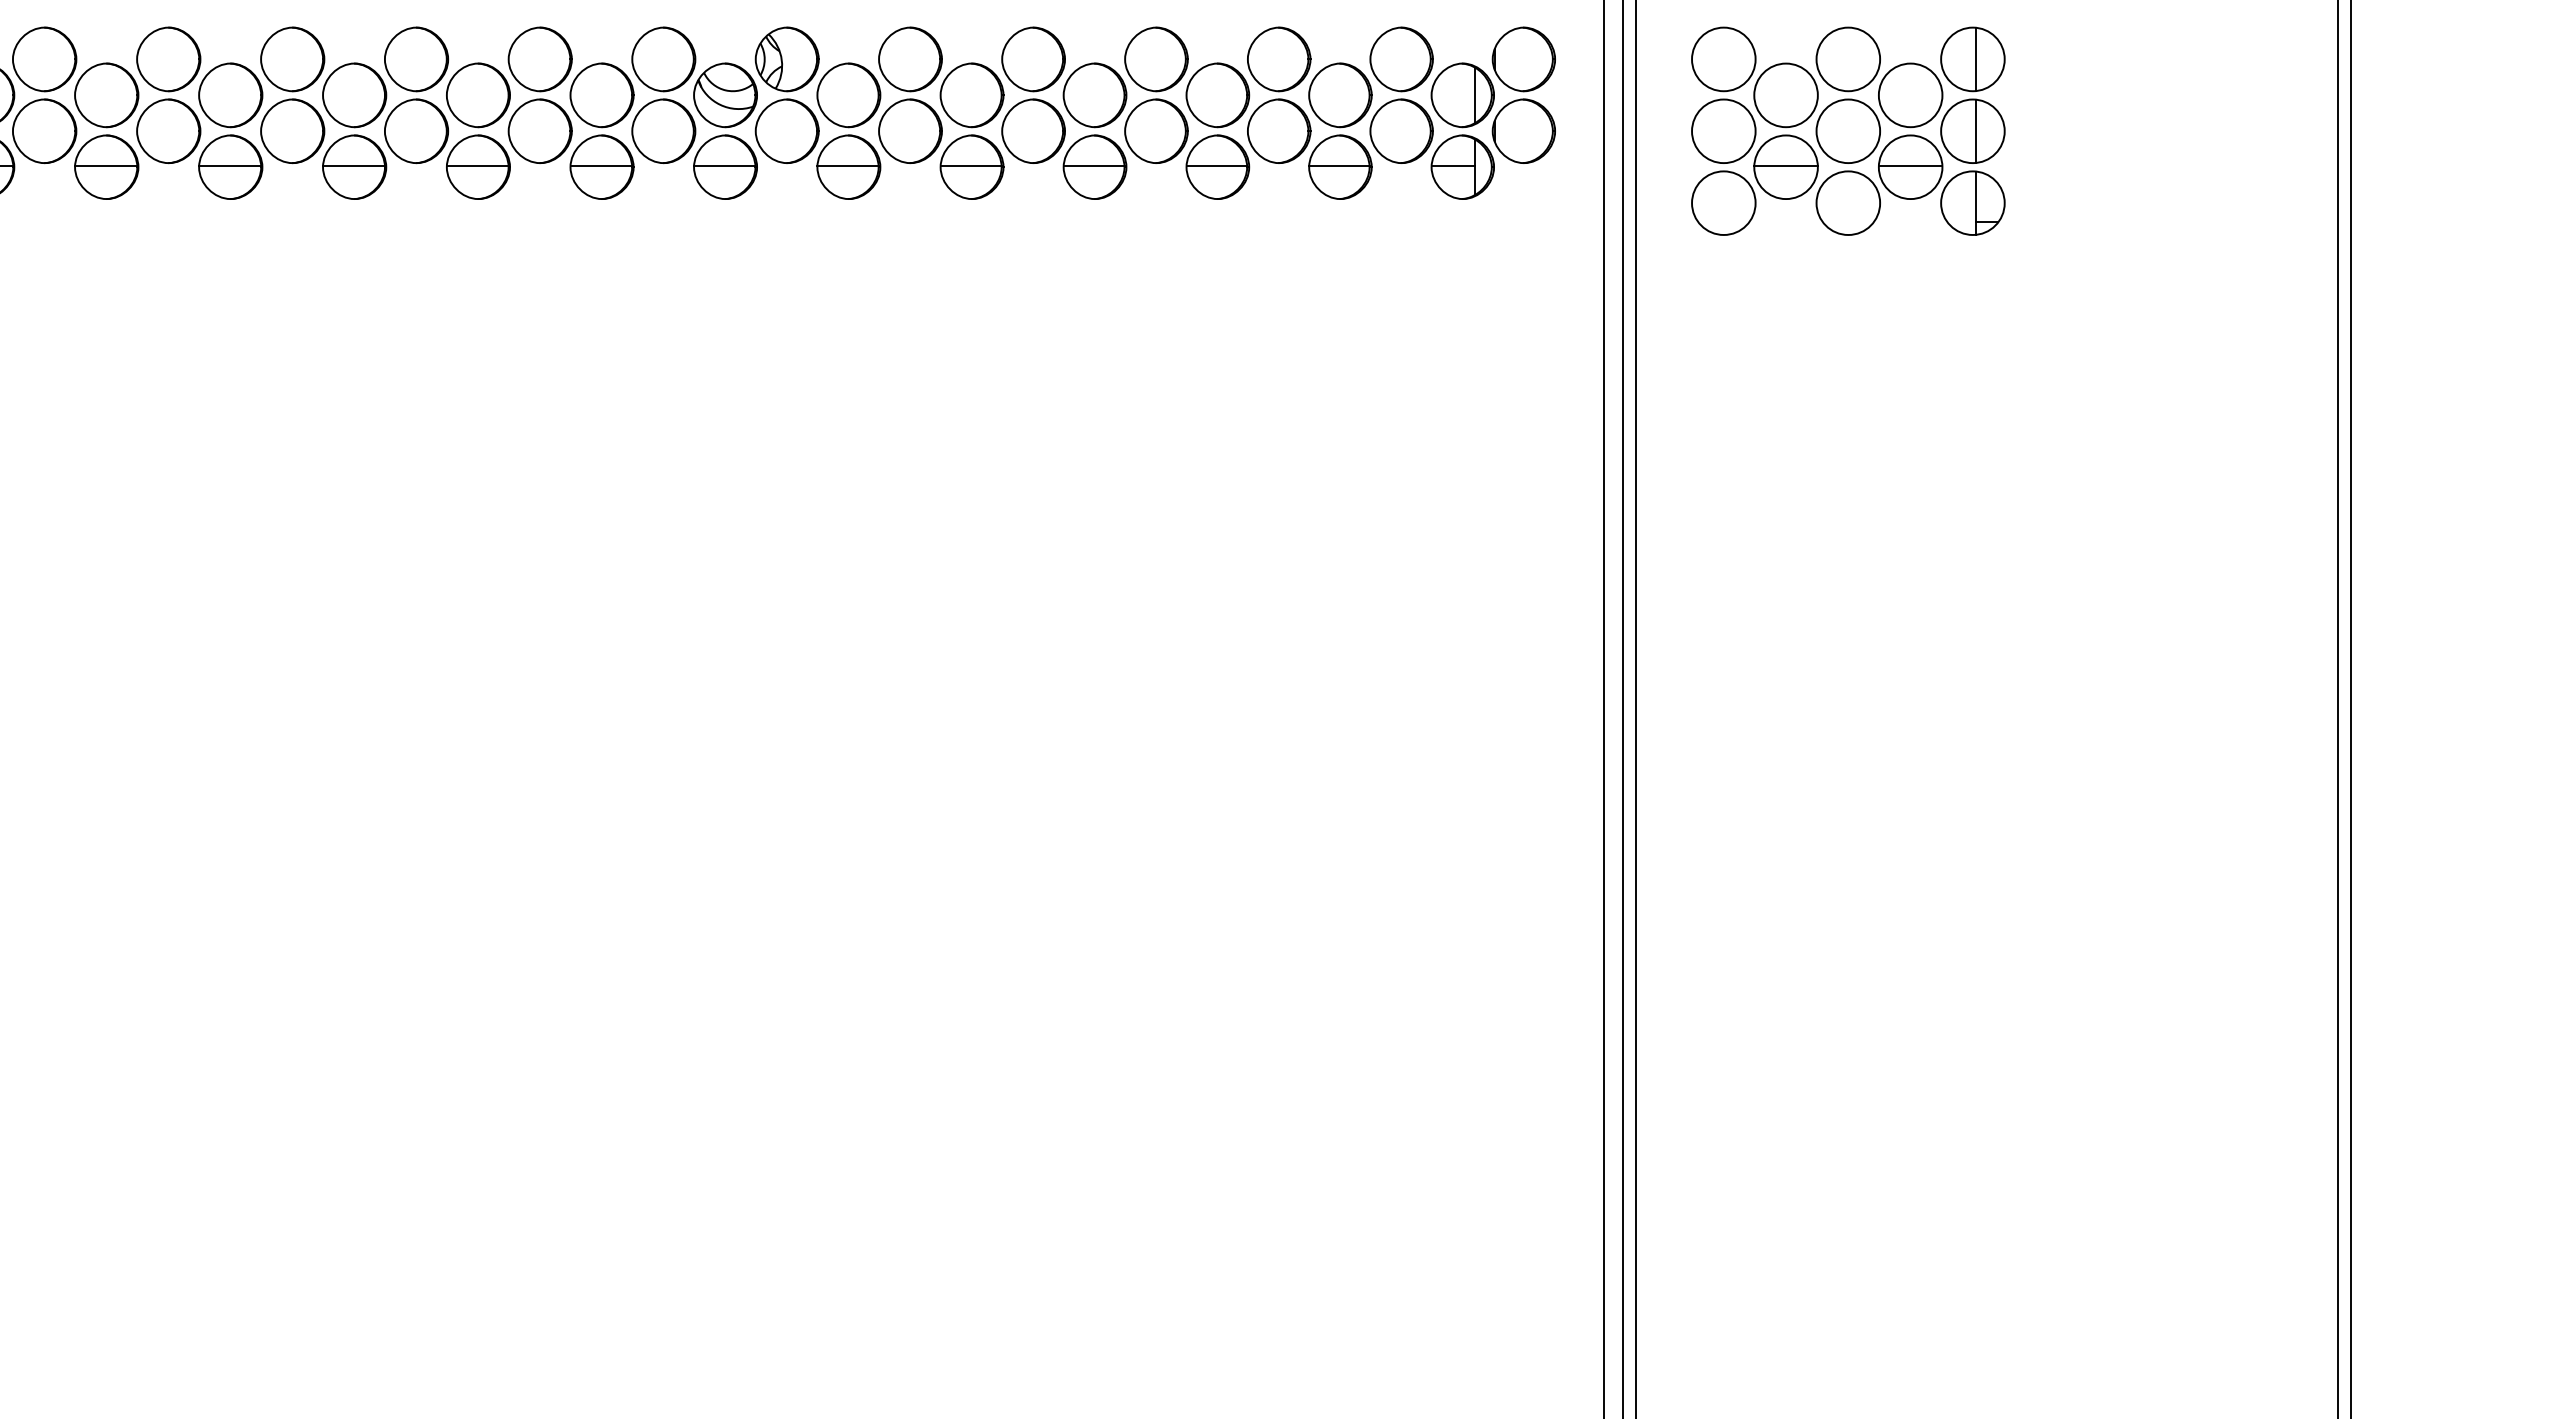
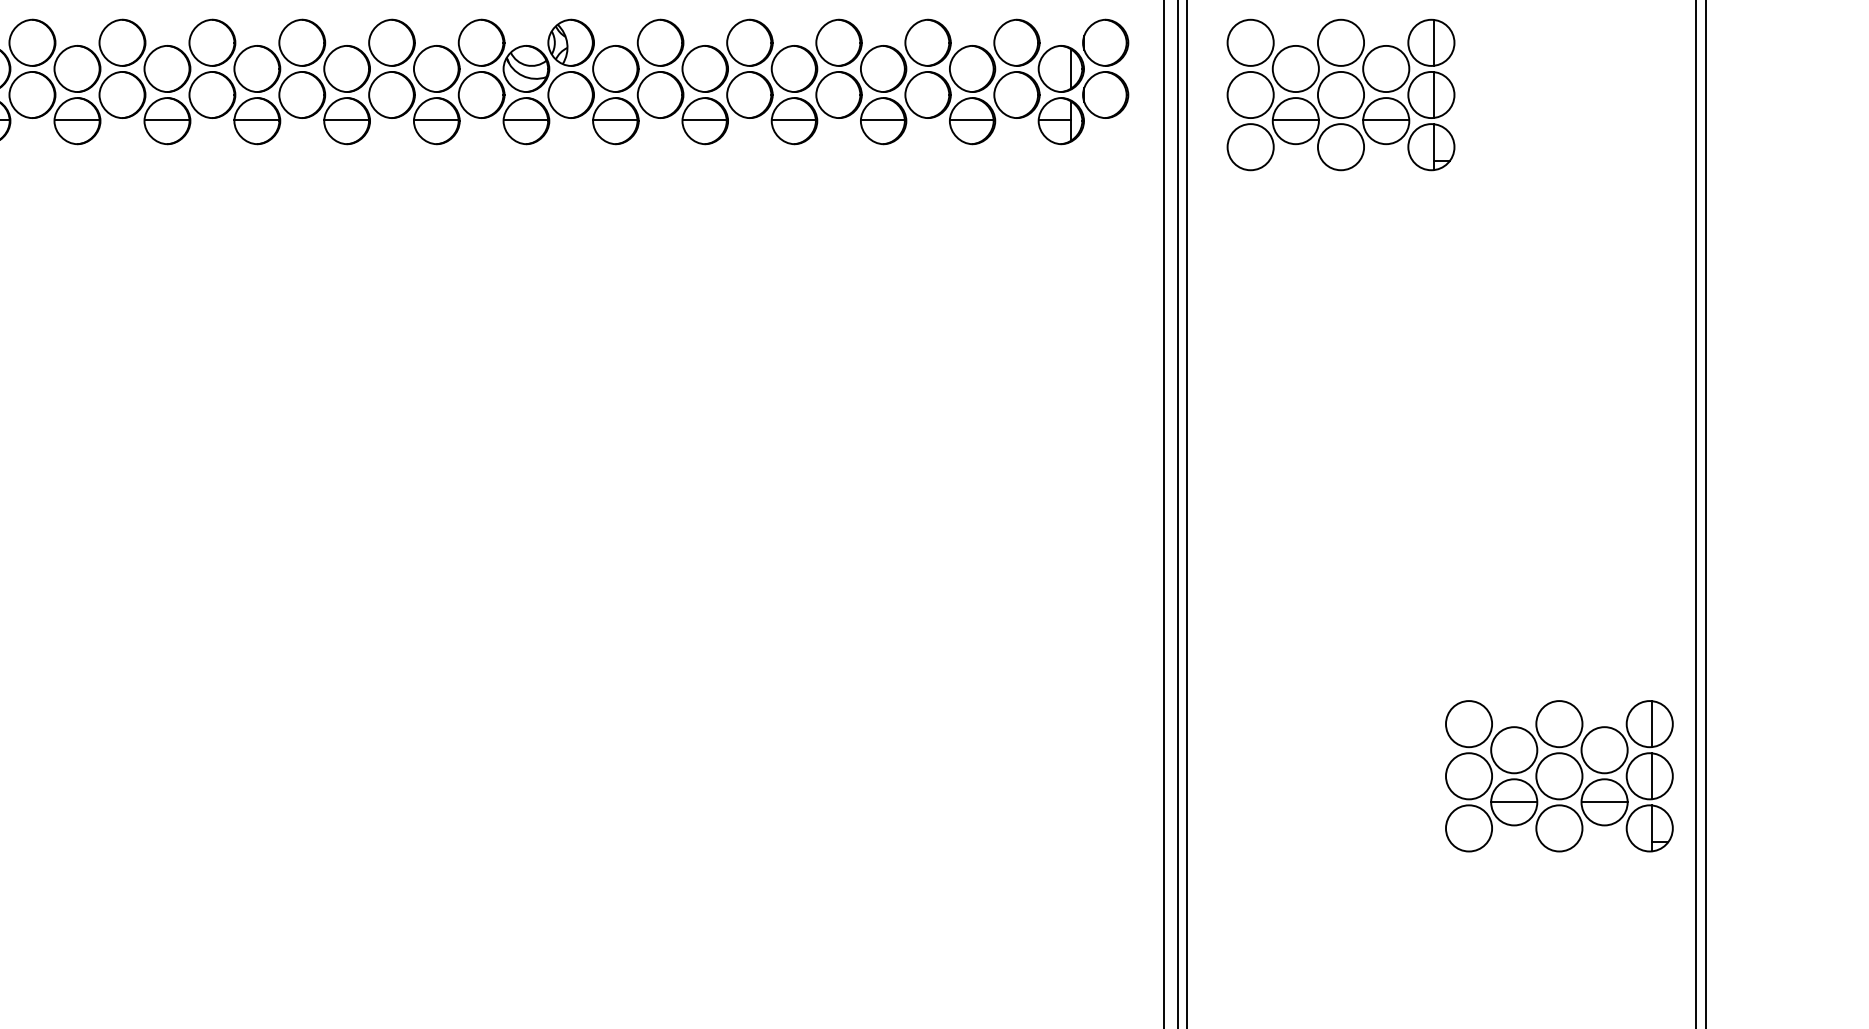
part: (2149, 1069) -> (1559, 775), added

